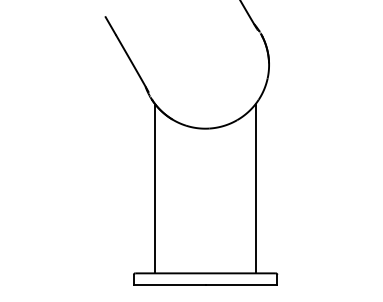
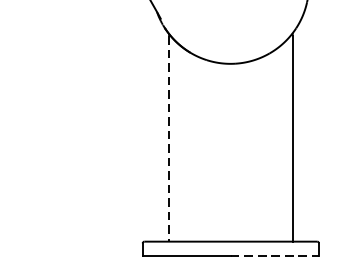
line: (155, 189) -> (169, 138), solid -> dashed
line: (241, 284) -> (274, 255), solid -> dashed

